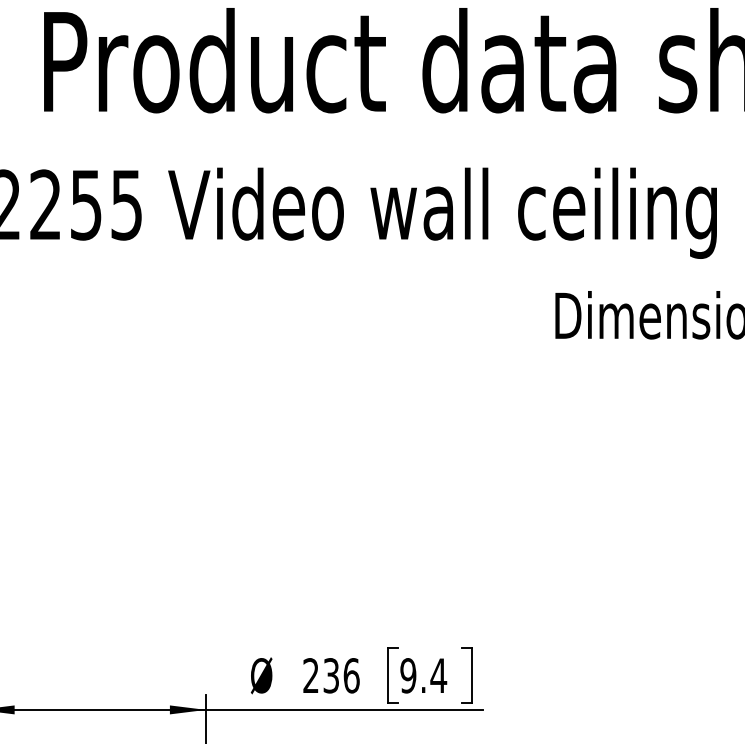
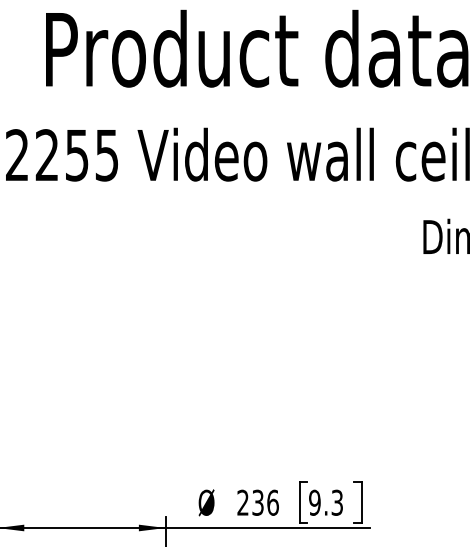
text: (438, 675) -> (337, 502), 9.4 -> 9.3

